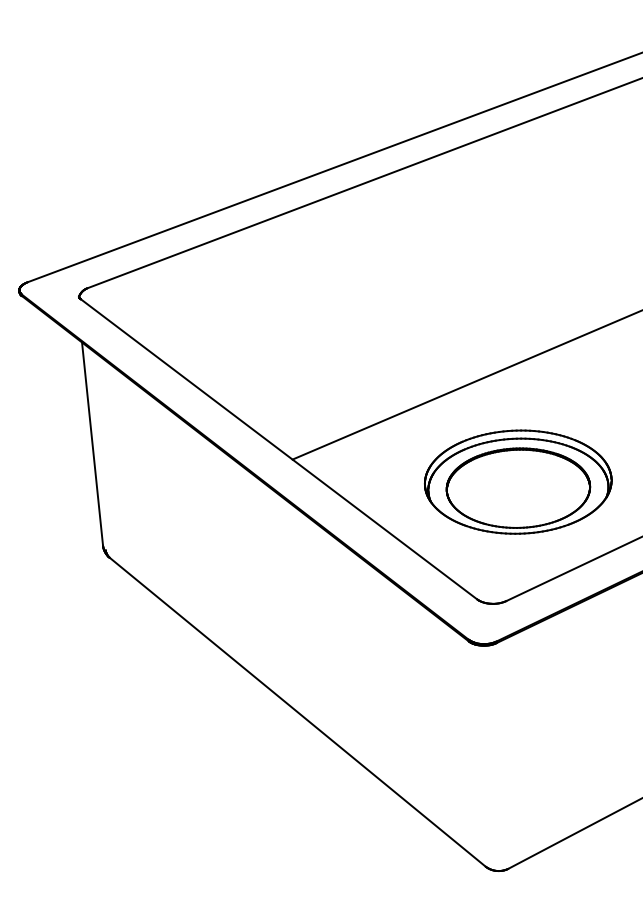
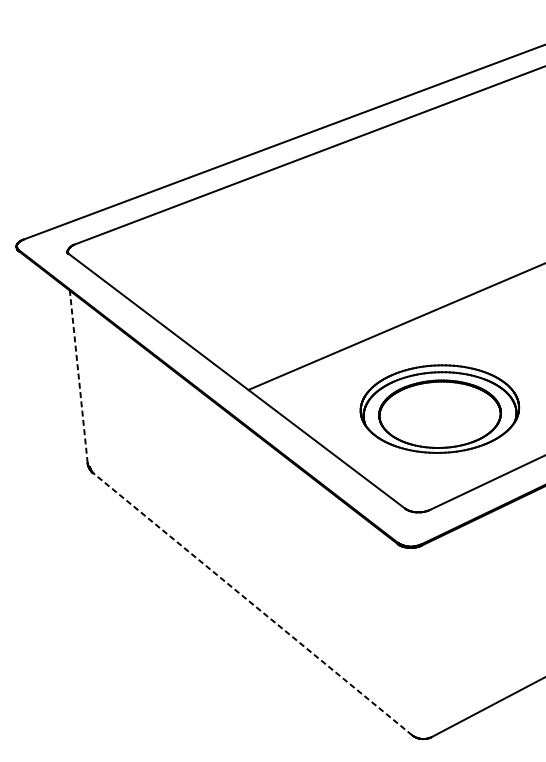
line: (92, 443) -> (78, 376), solid -> dashed
line: (297, 711) -> (252, 603), solid -> dashed

